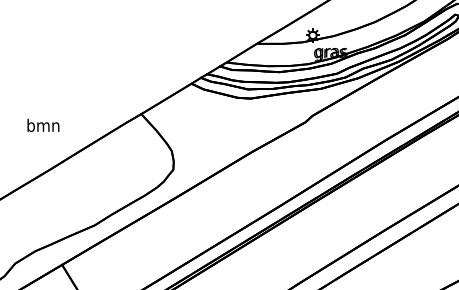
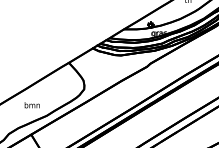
text: (41, 125) -> (31, 105), moved

